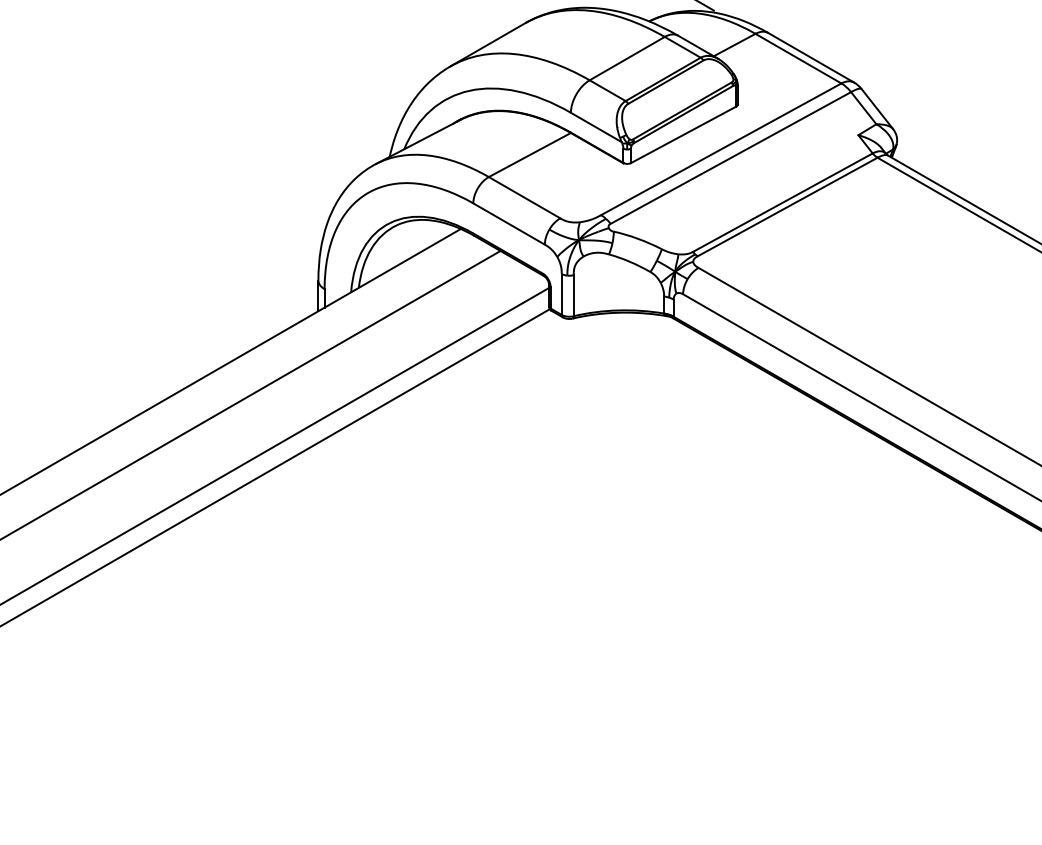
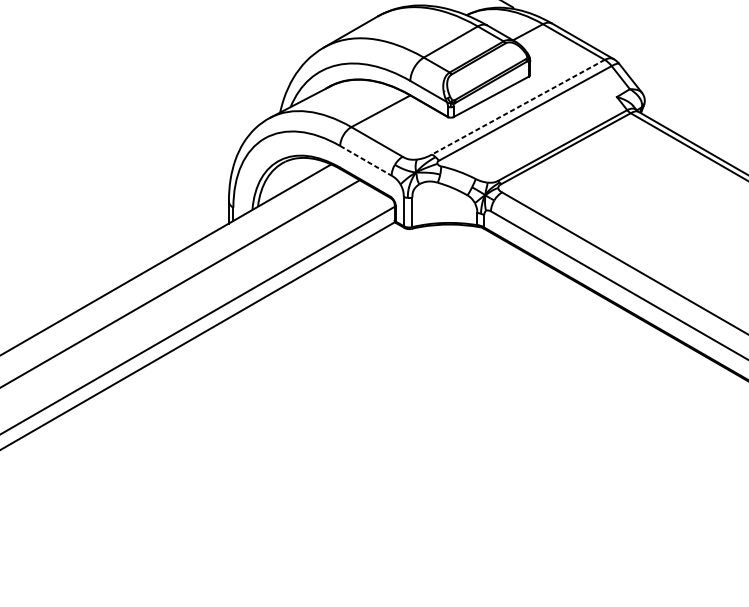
line: (720, 149) -> (517, 107), solid -> dashed
line: (509, 224) -> (366, 161), solid -> dashed

